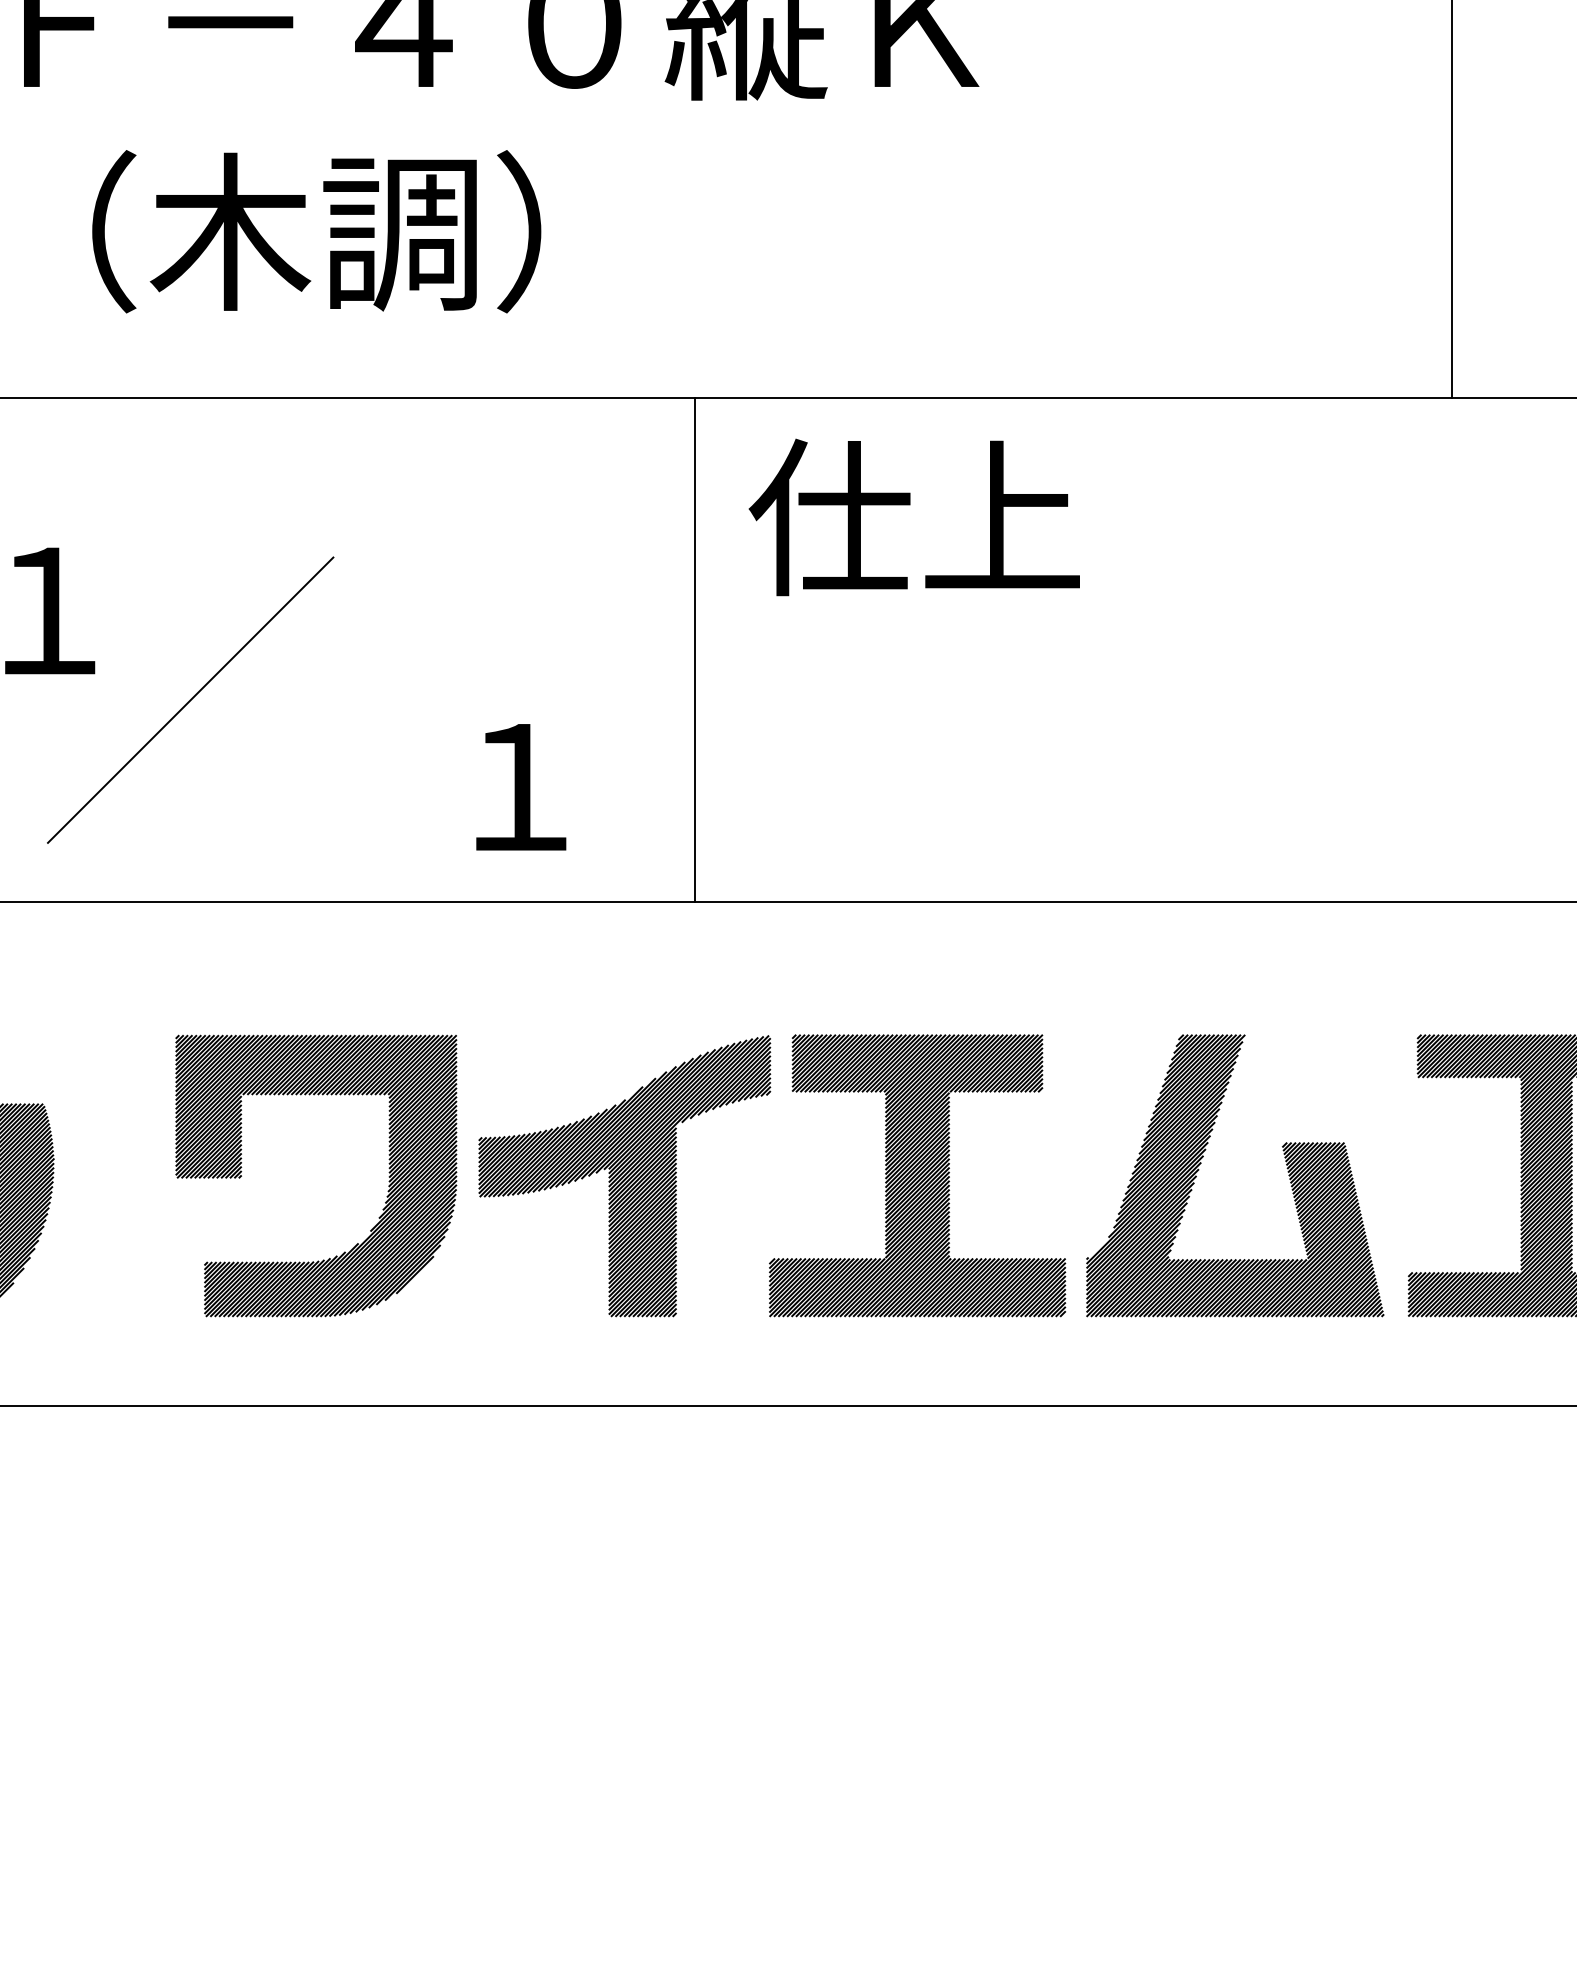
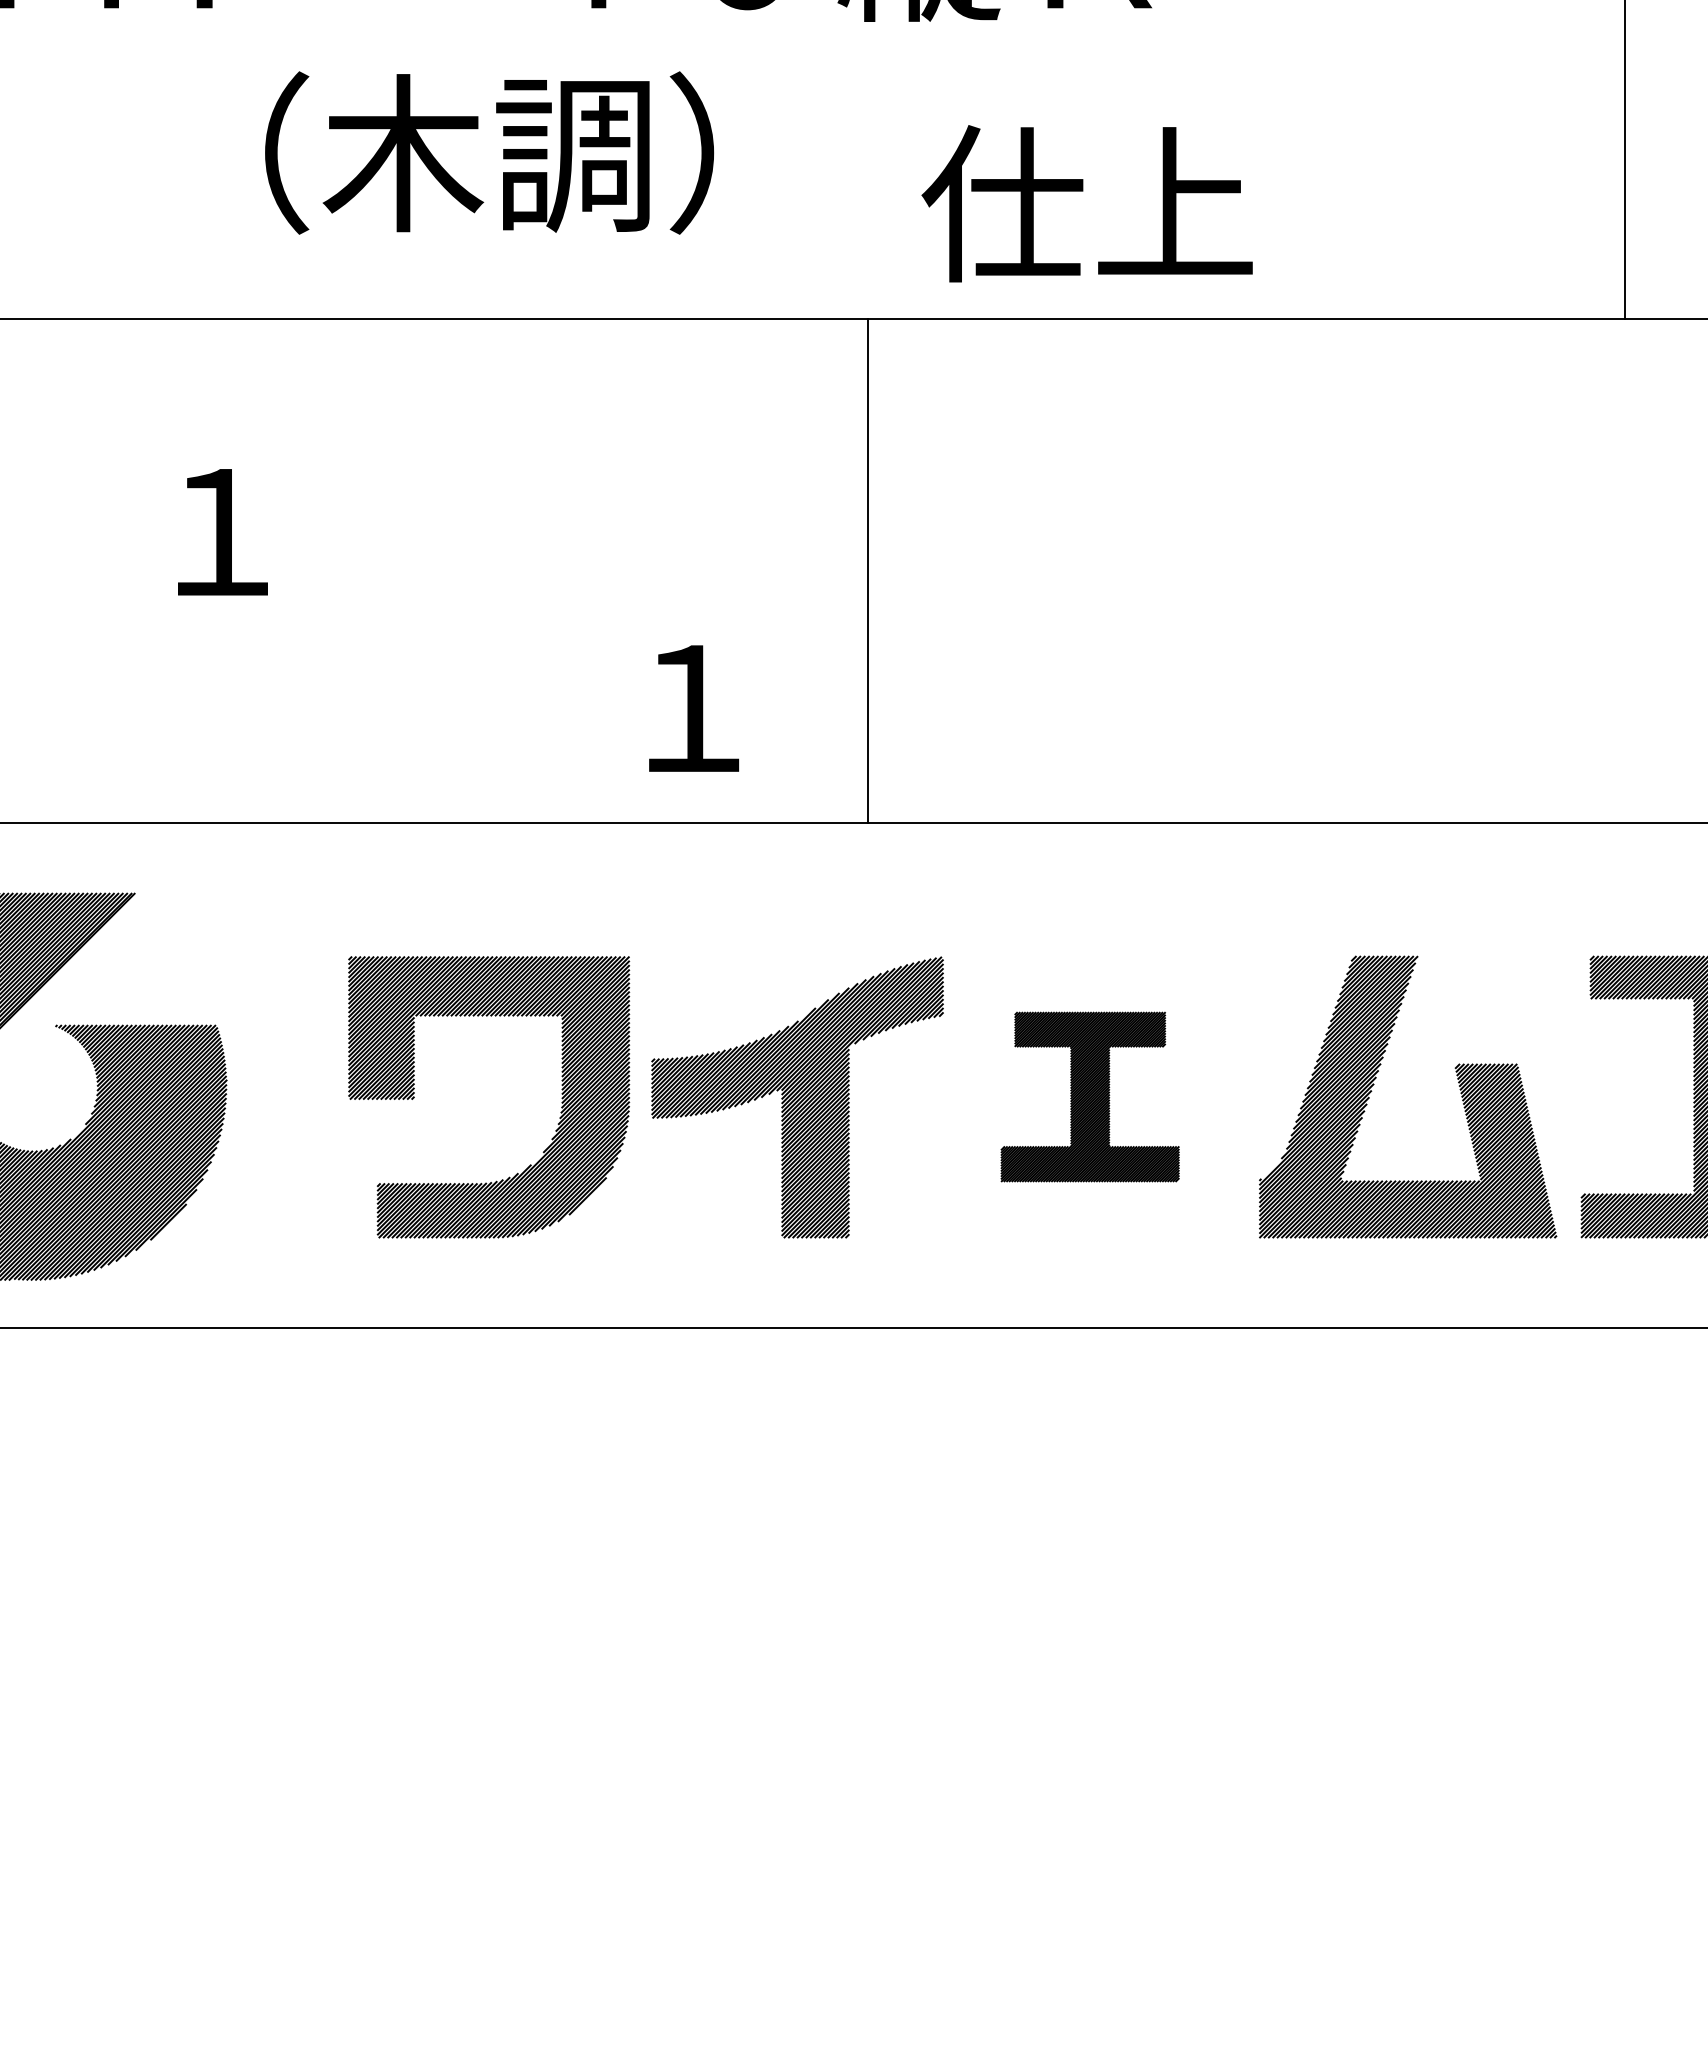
text: (913, 517) -> (1086, 203), moved
line: (190, 700) -> (363, 621), removed
part: (916, 1175) -> (1089, 1096), size x0.6

